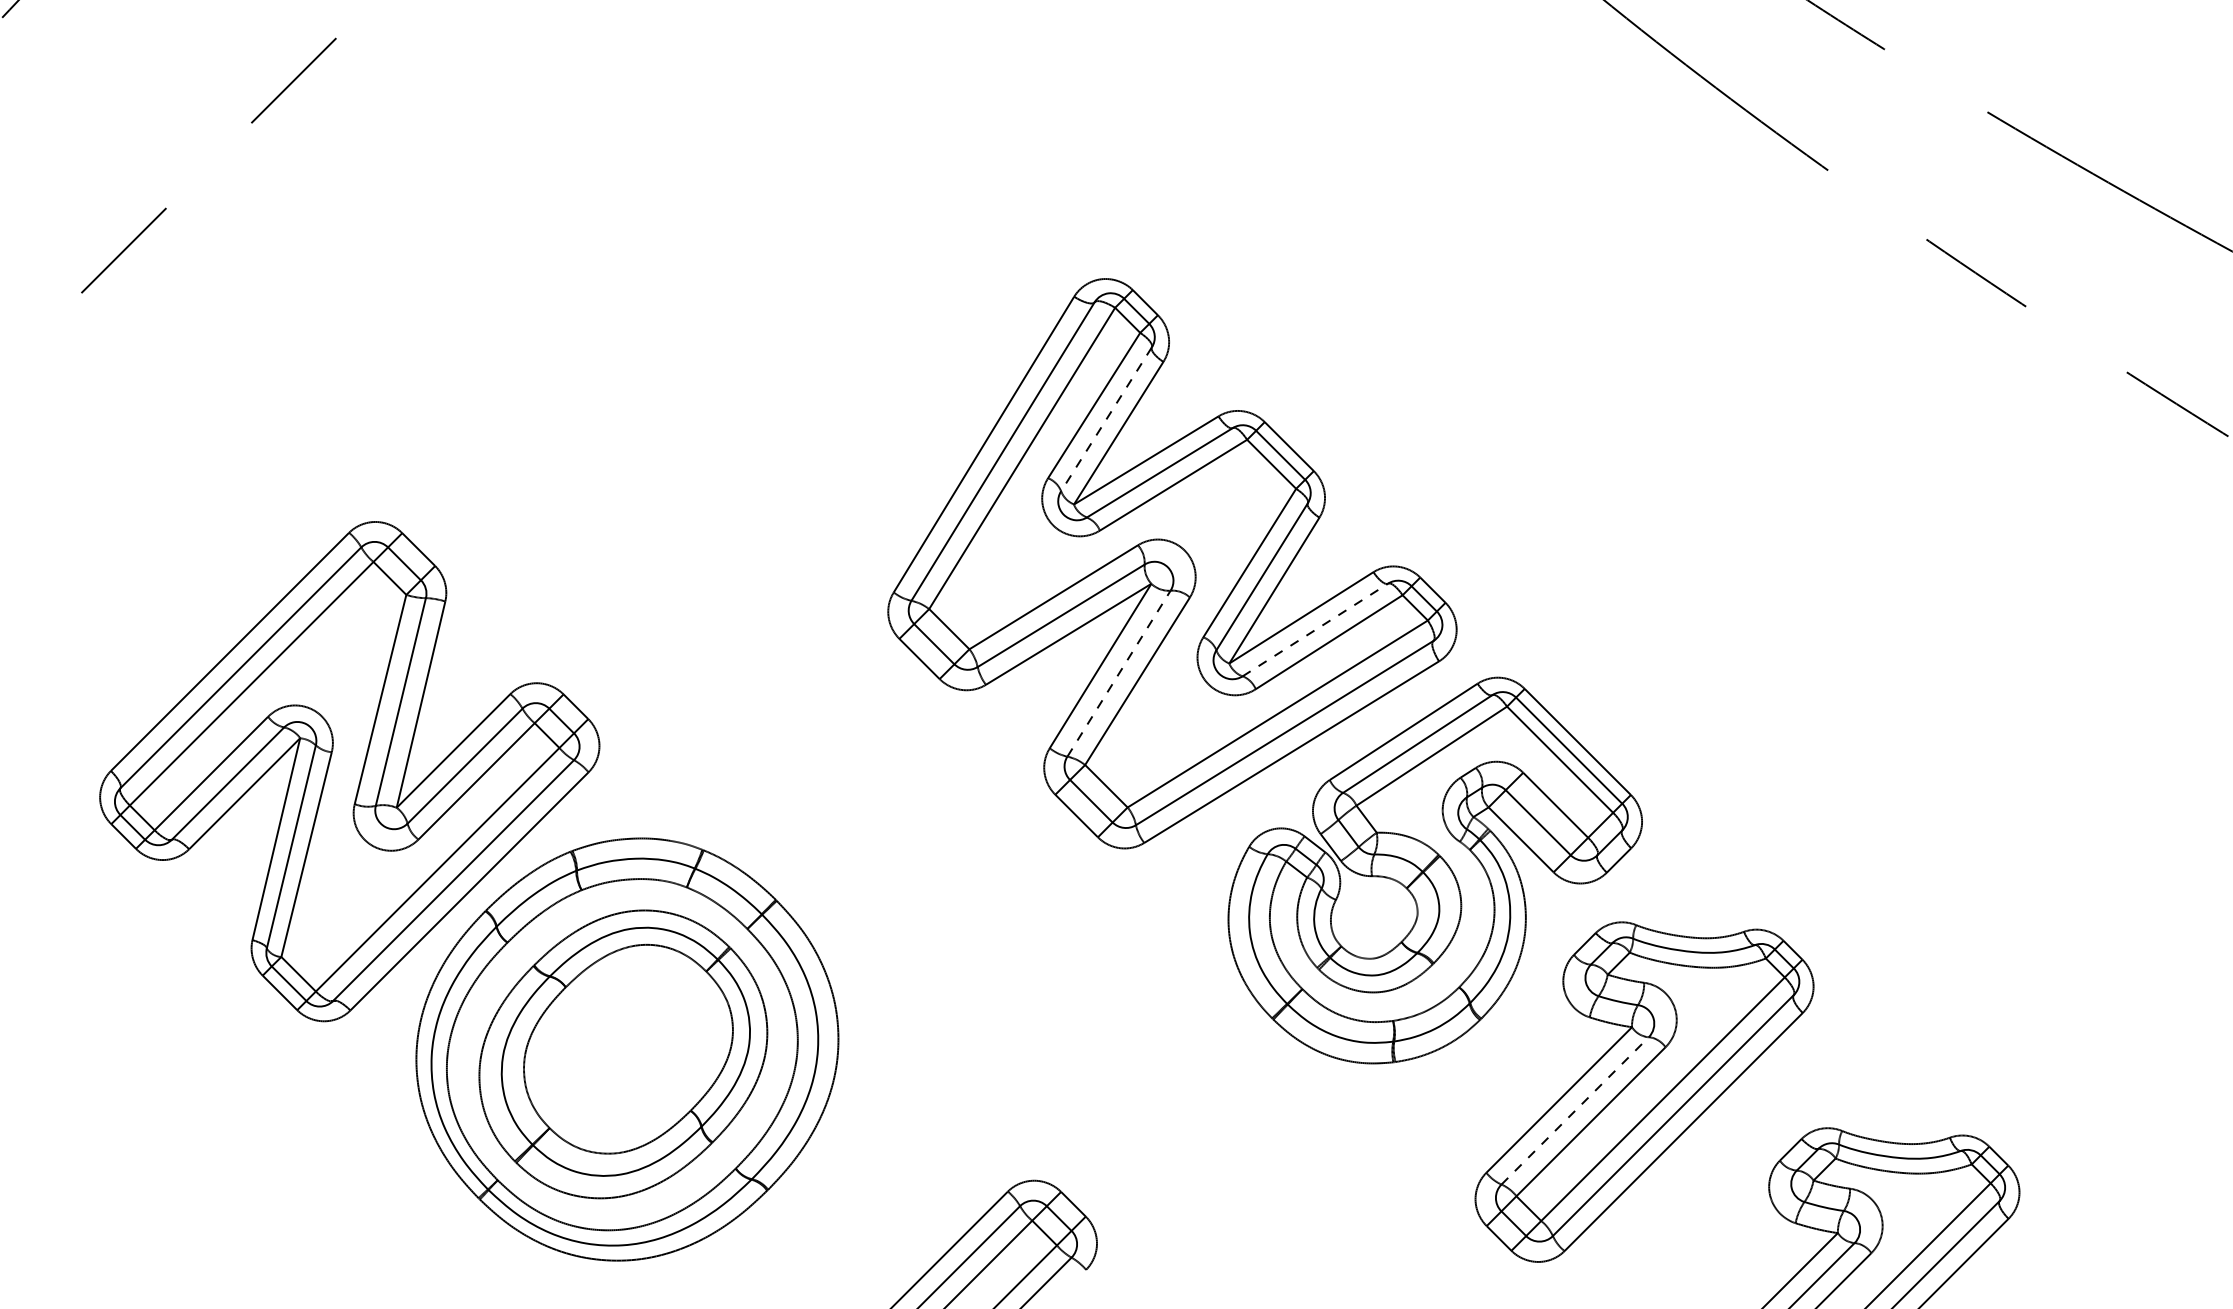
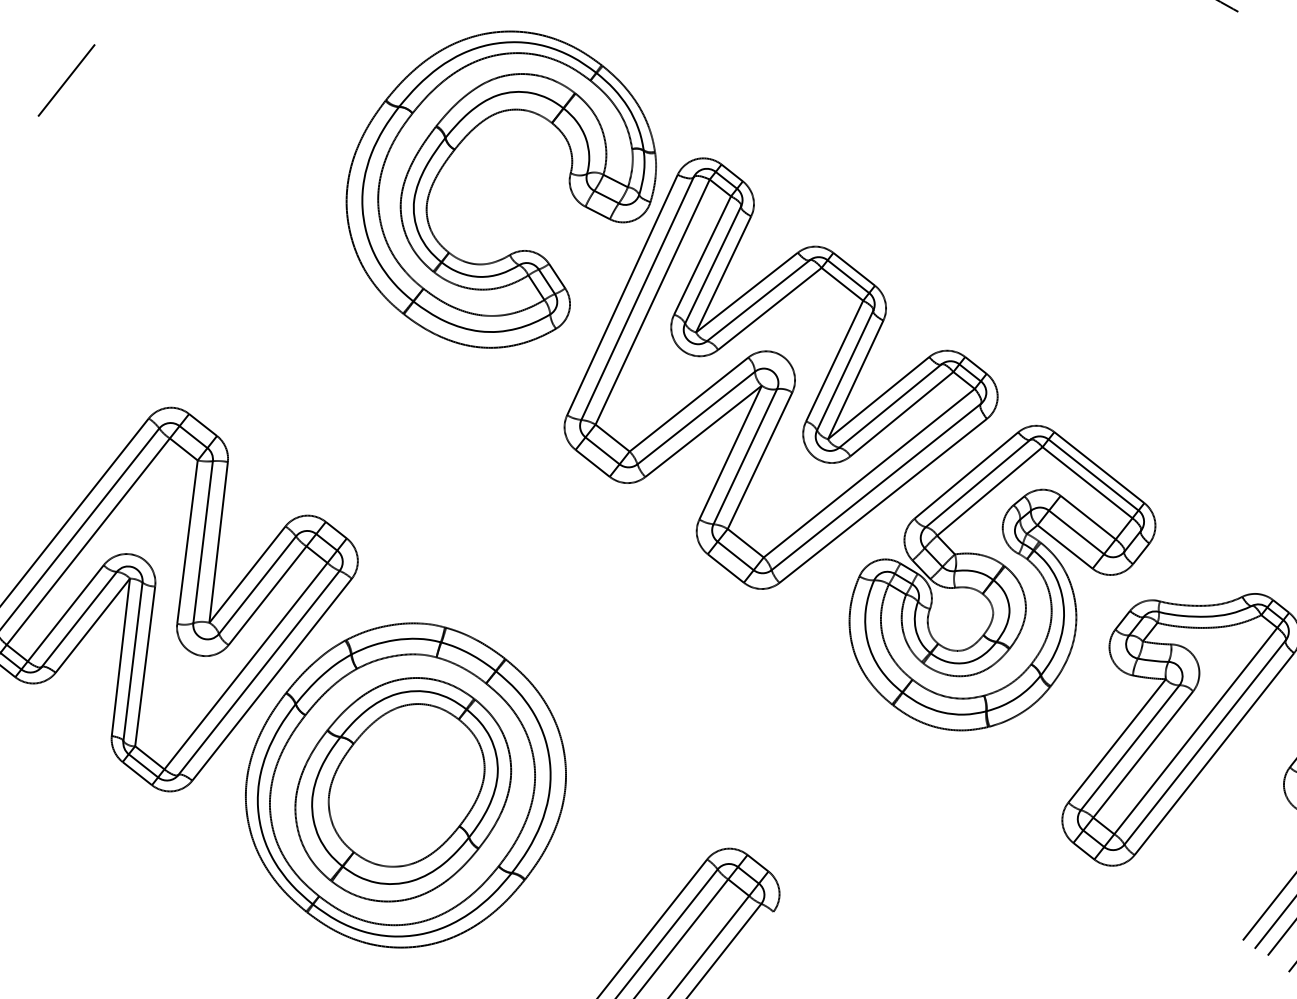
part: (782, 237) -> (451, 155), added
line: (1106, 419) -> (713, 265), dashed -> solid
line: (1315, 629) -> (890, 405), dashed -> solid
line: (1119, 673) -> (745, 456), dashed -> solid
line: (1575, 1110) -> (1130, 747), dashed -> solid

